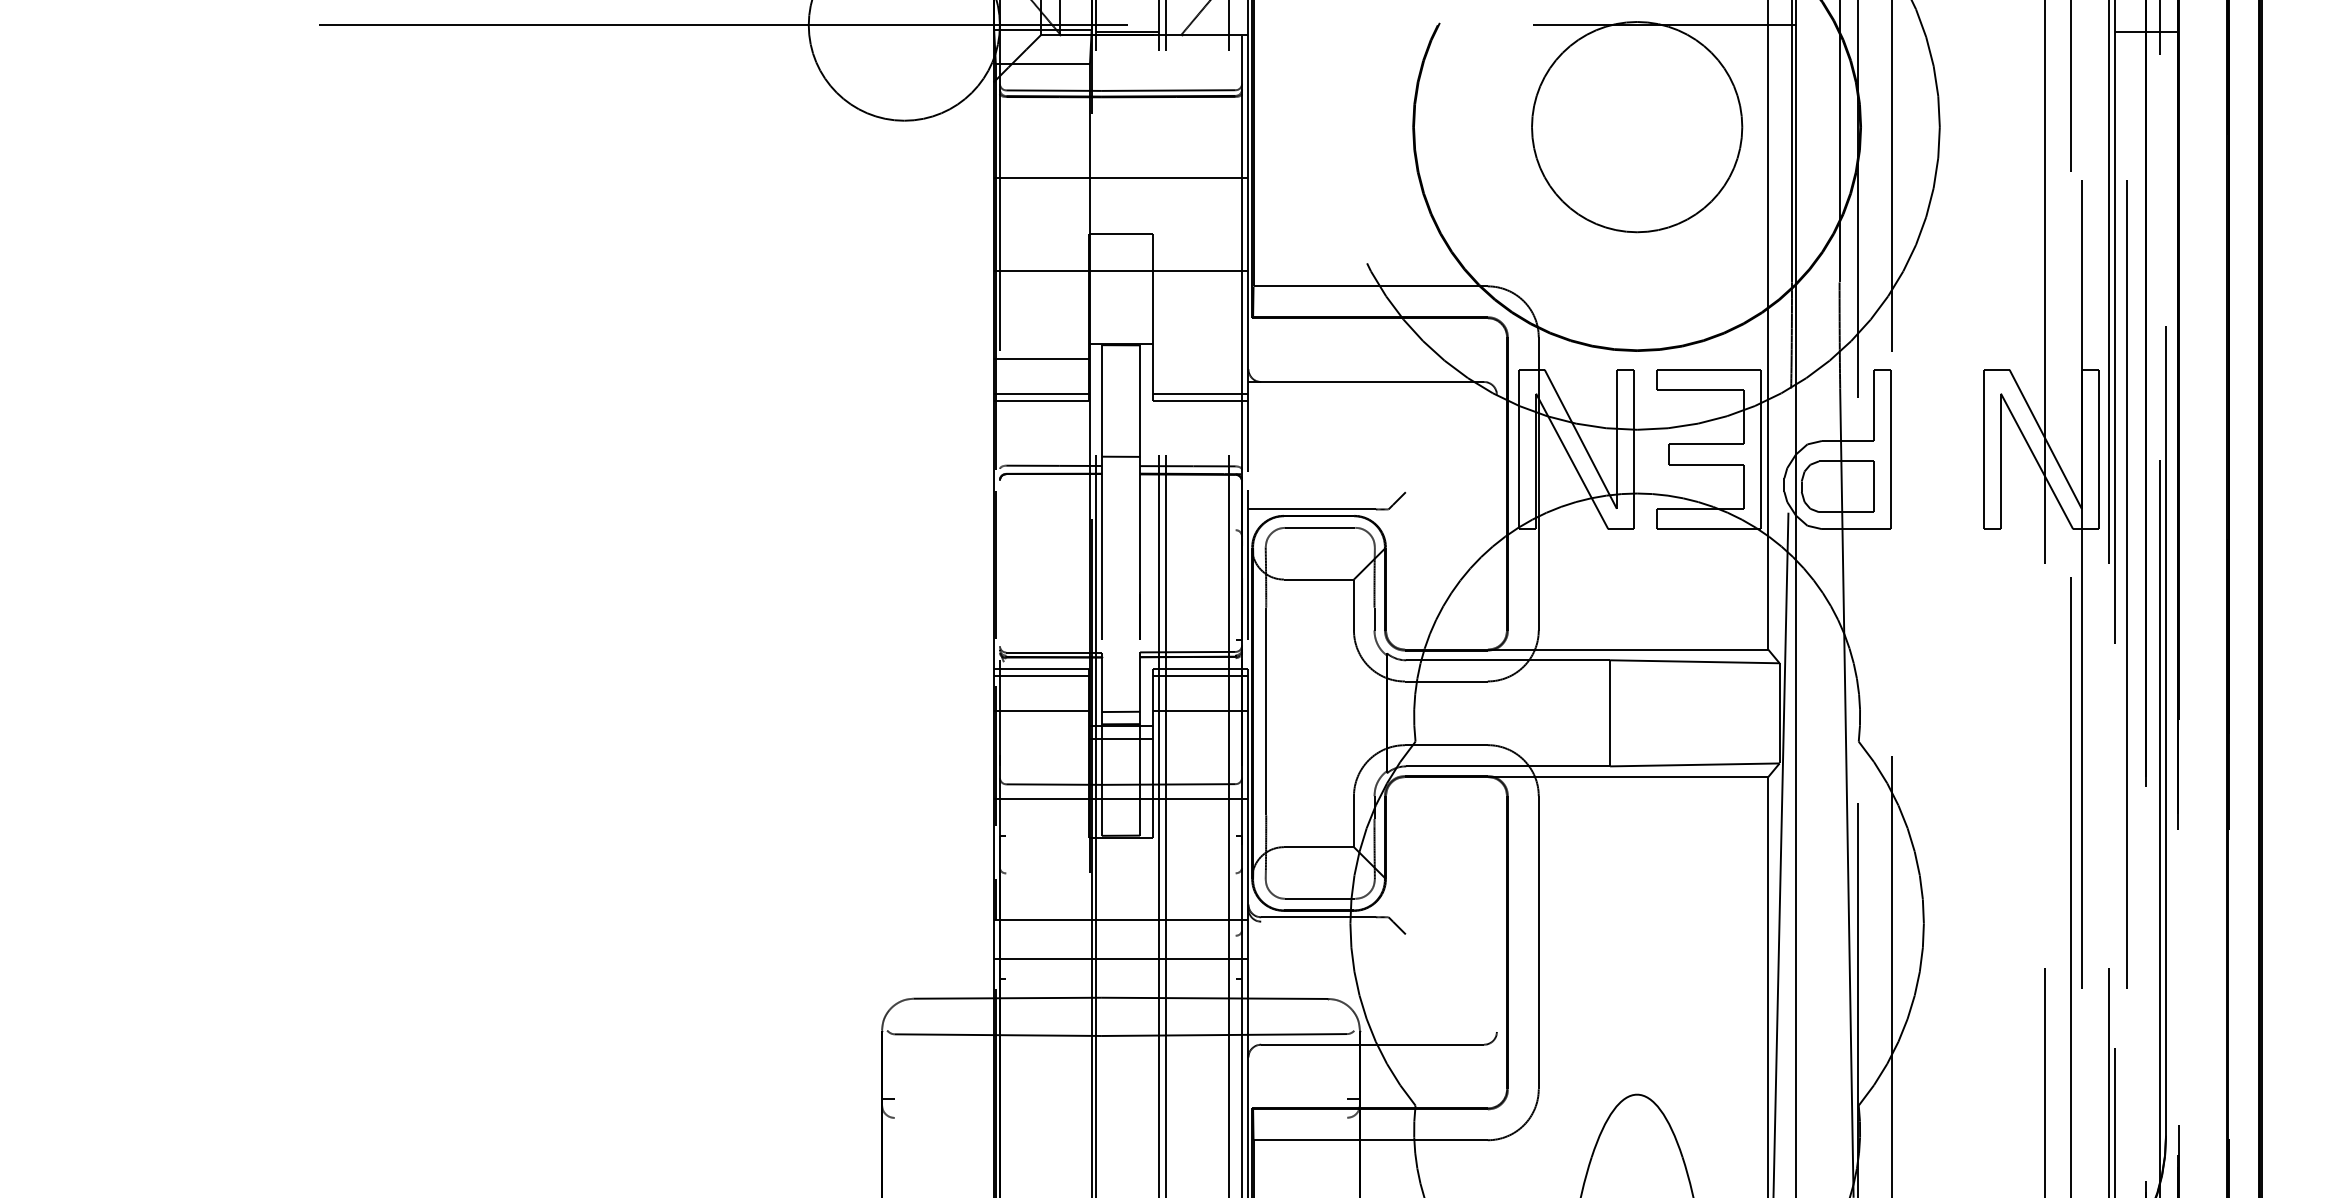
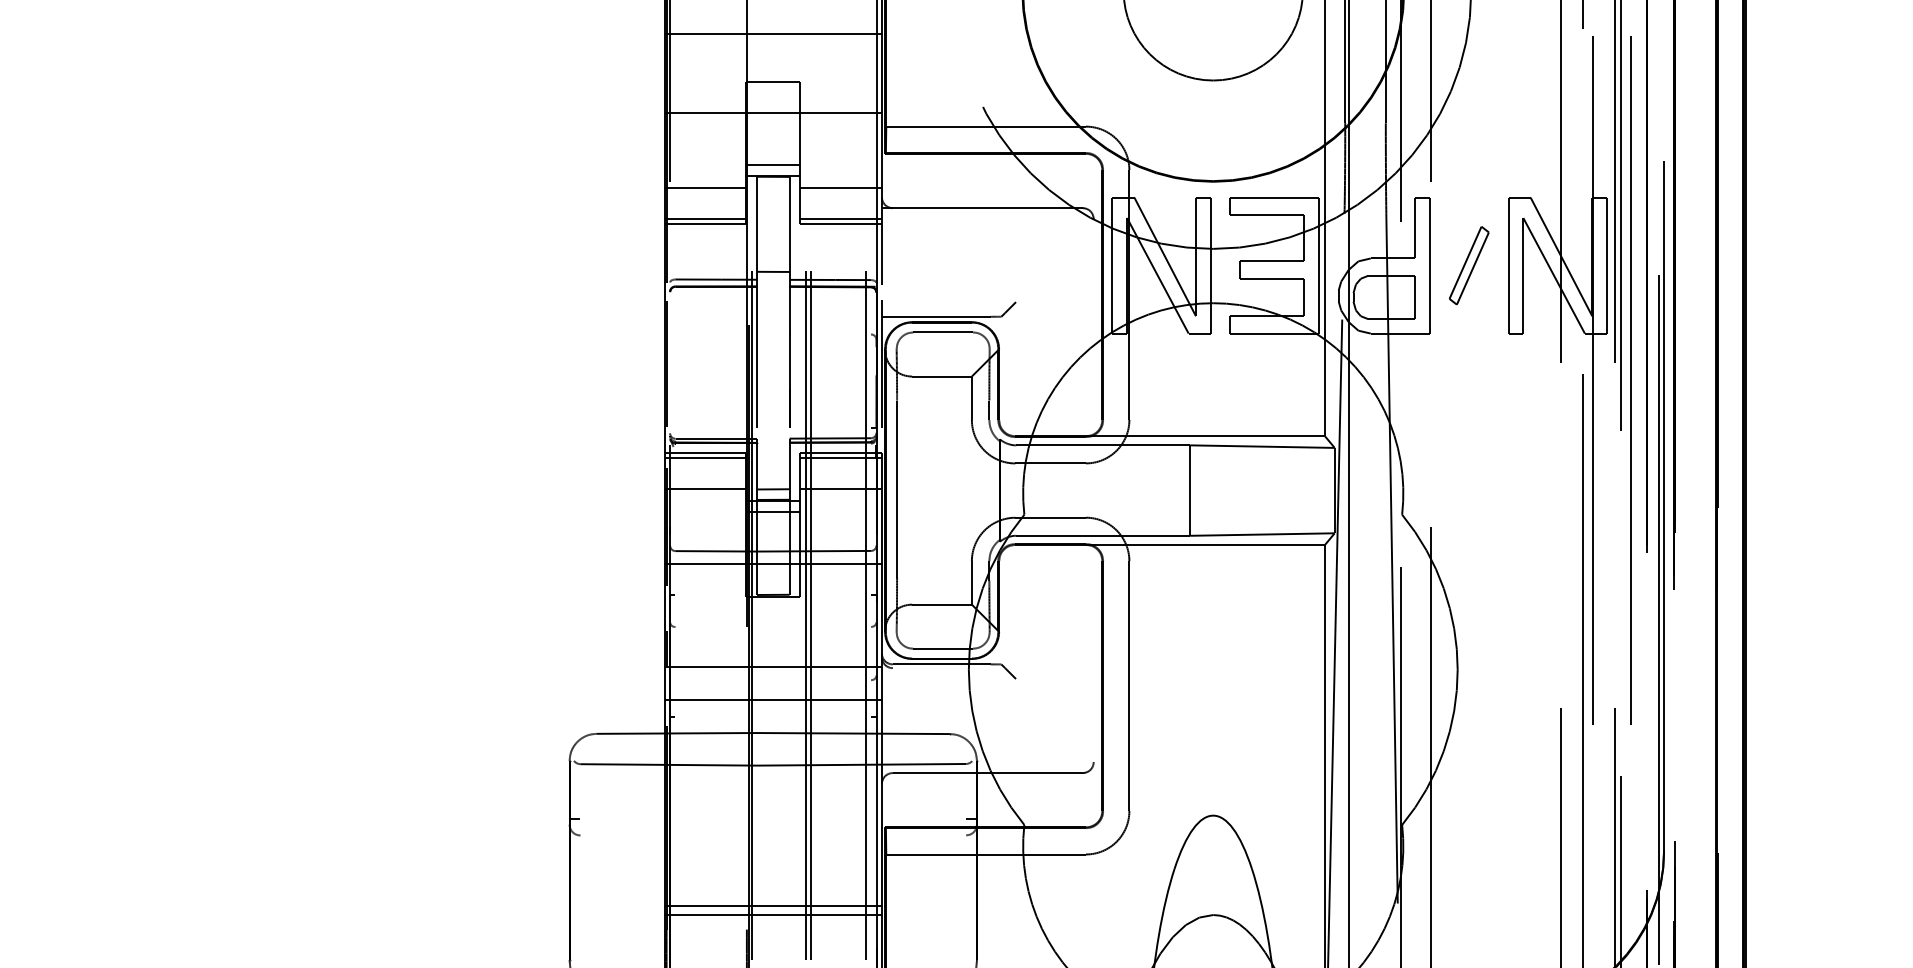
line: (1120, 331) -> (772, 165), added
line: (1200, 358) -> (841, 188), added
part: (1937, 449) -> (1469, 265), added

